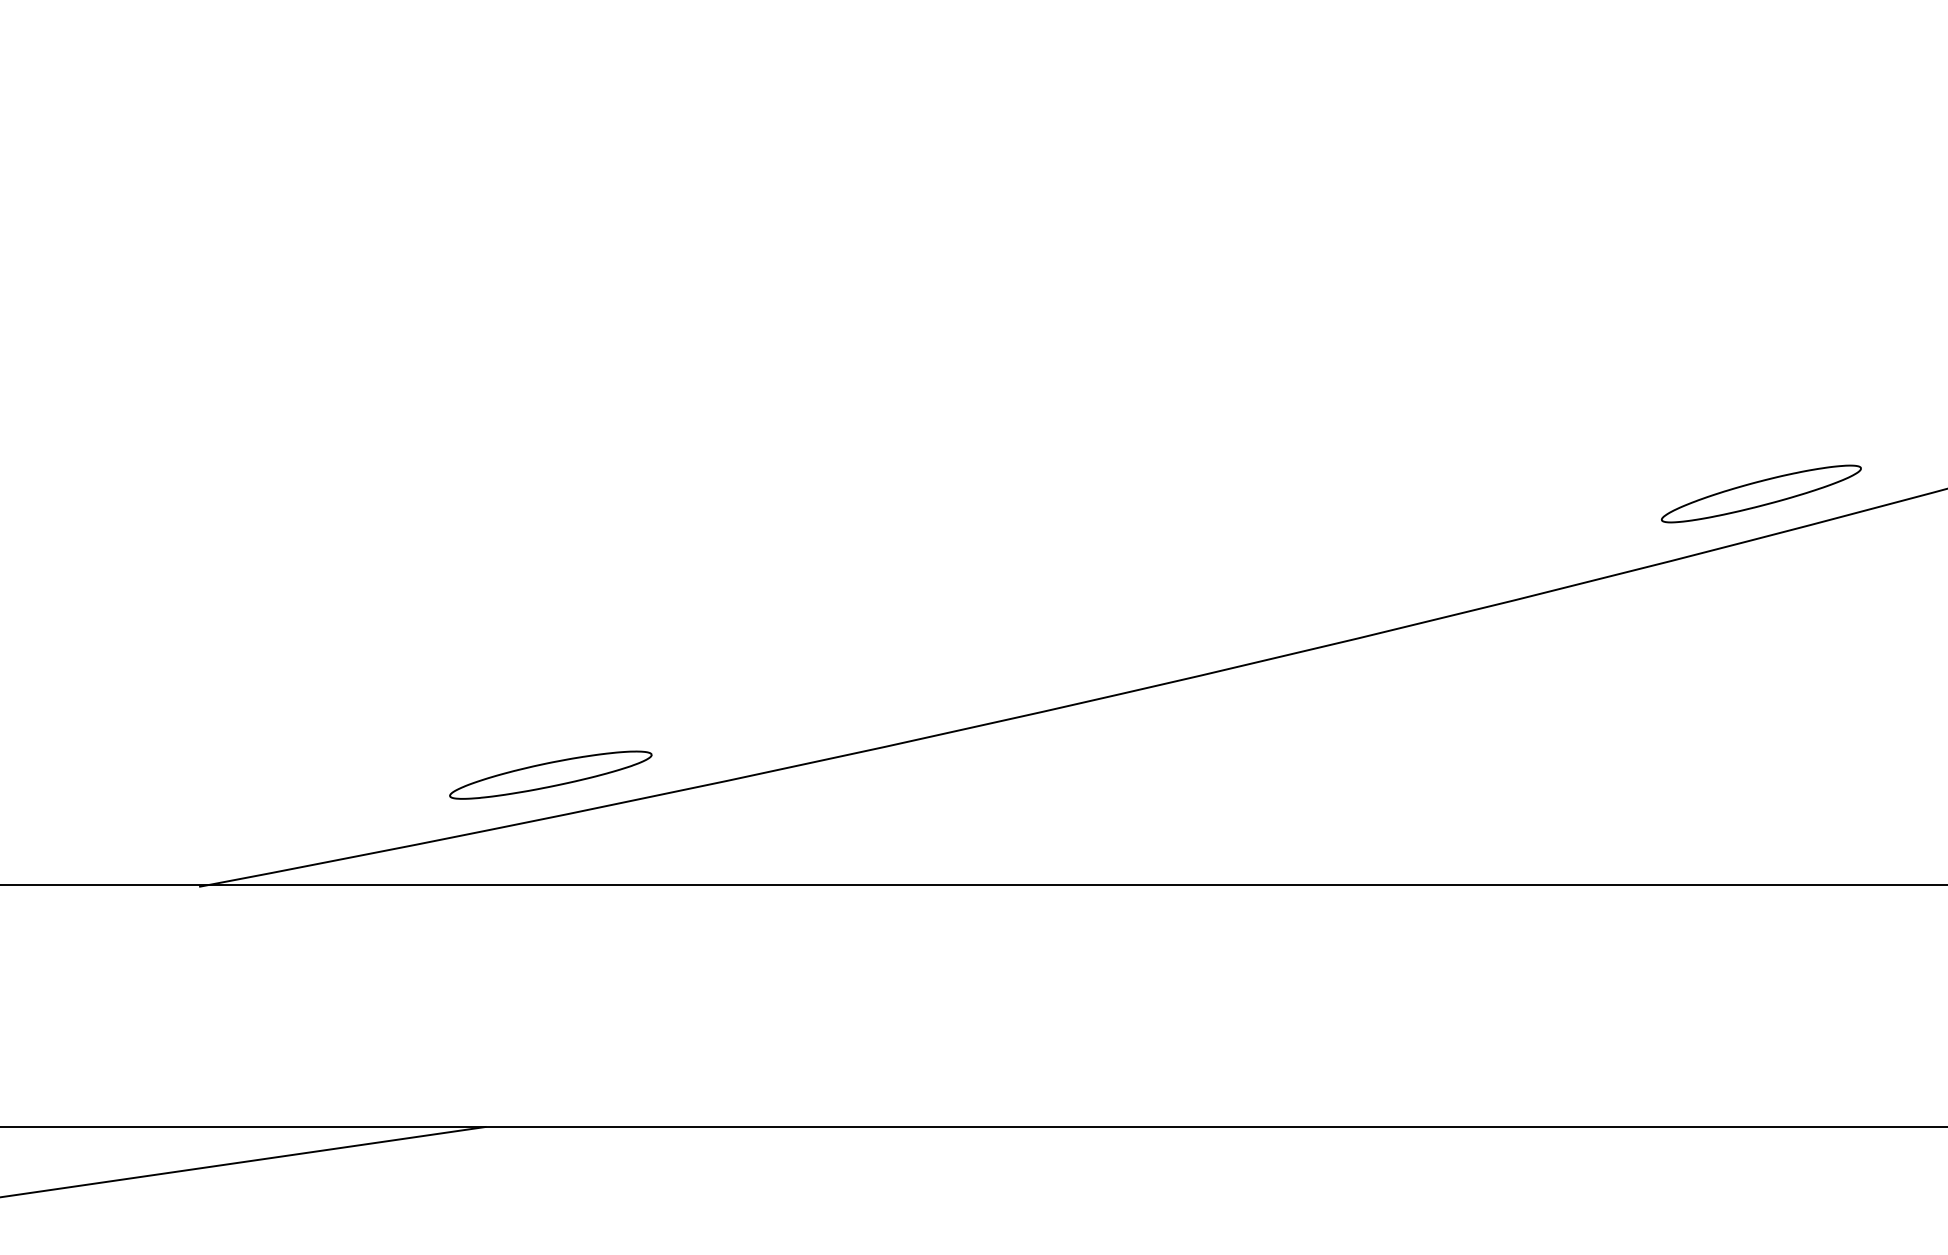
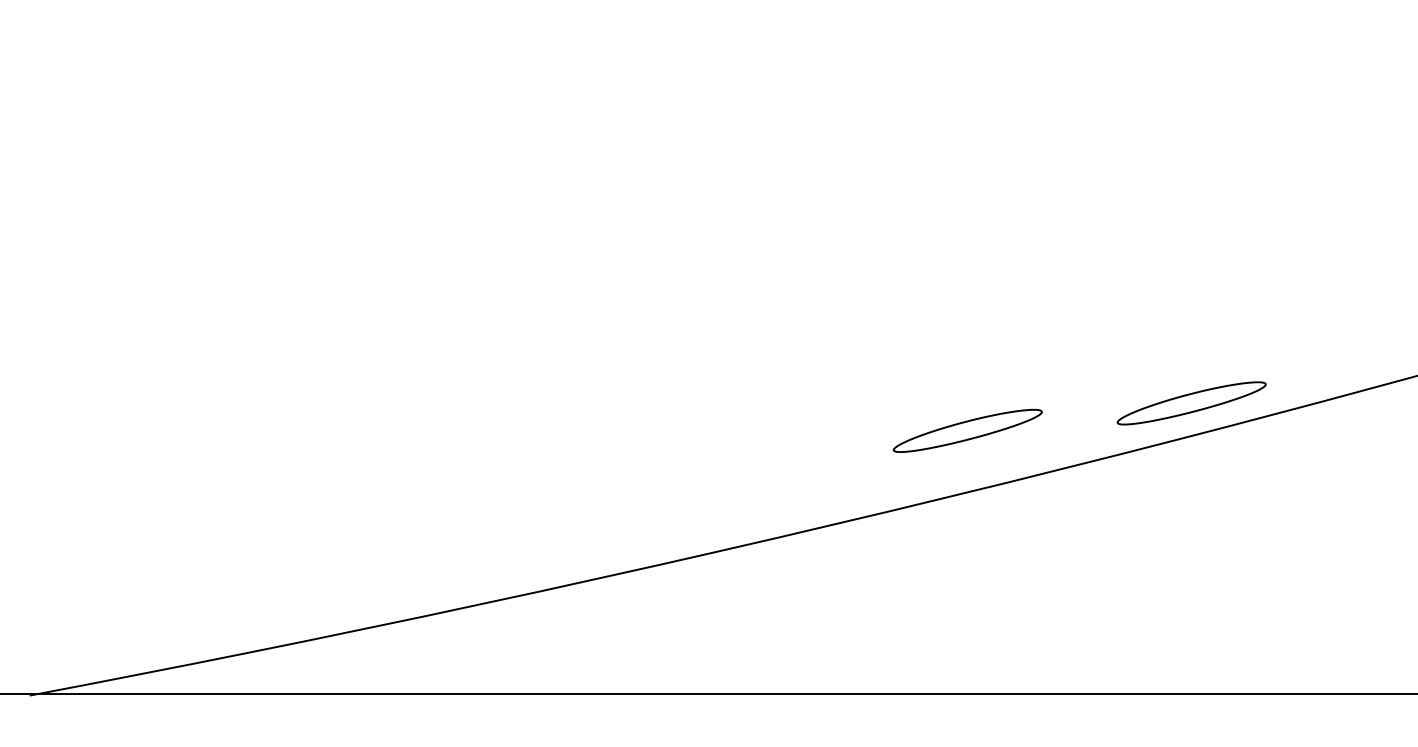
part: (1459, 530) -> (967, 430), added
part: (550, 774) -> (291, 612), removed

